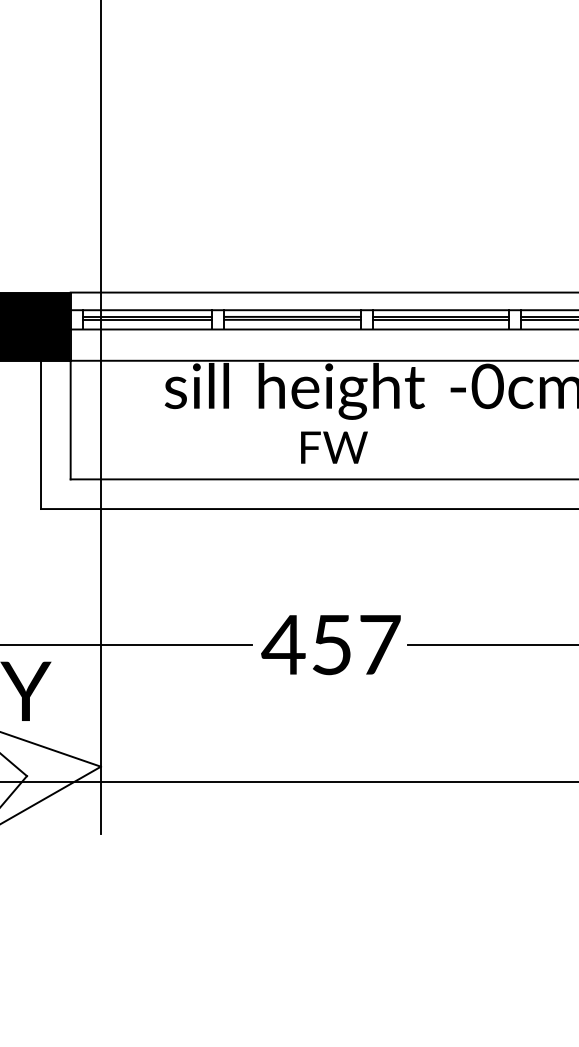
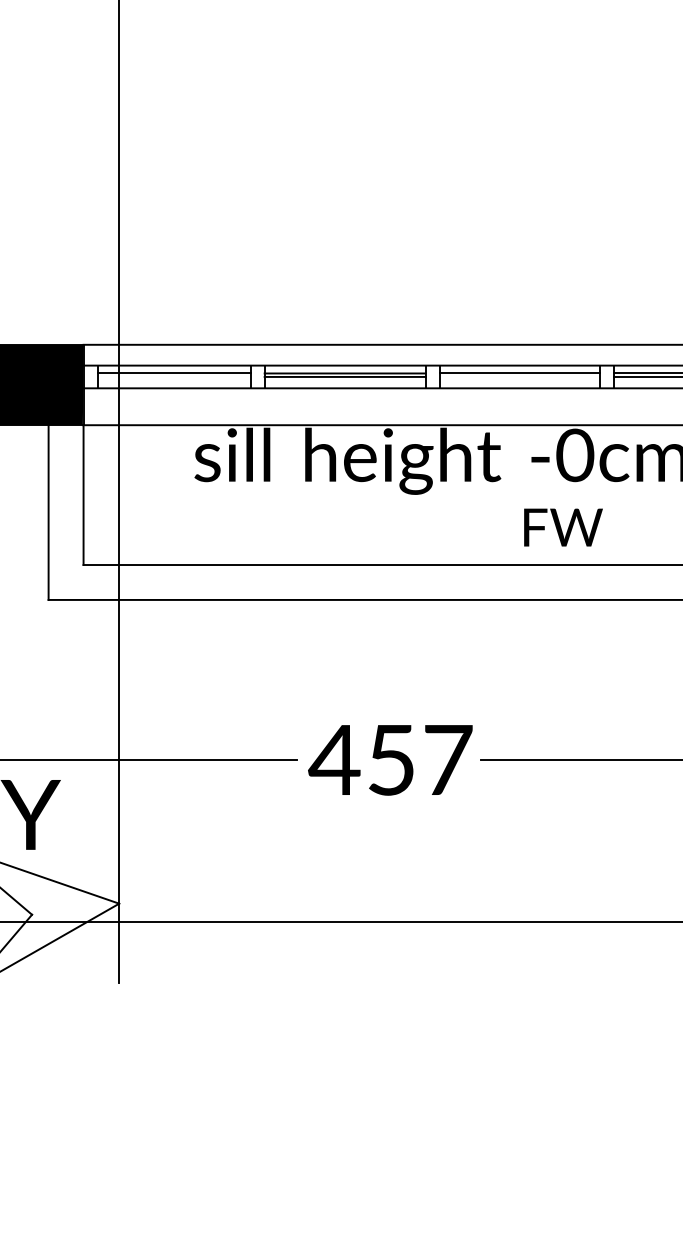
line: (146, 319) -> (173, 376), removed
line: (440, 319) -> (519, 376), removed
text: (334, 447) -> (563, 527), moved

